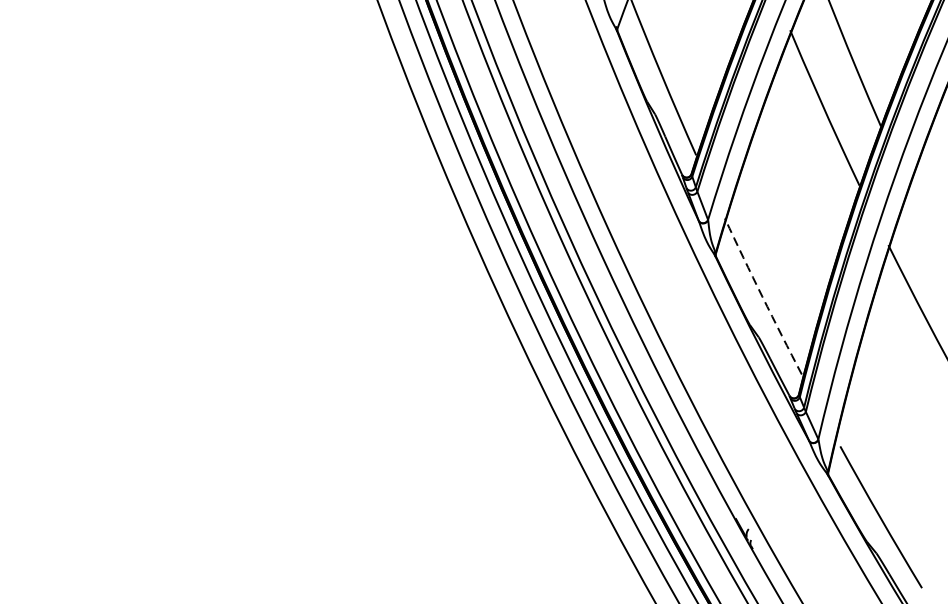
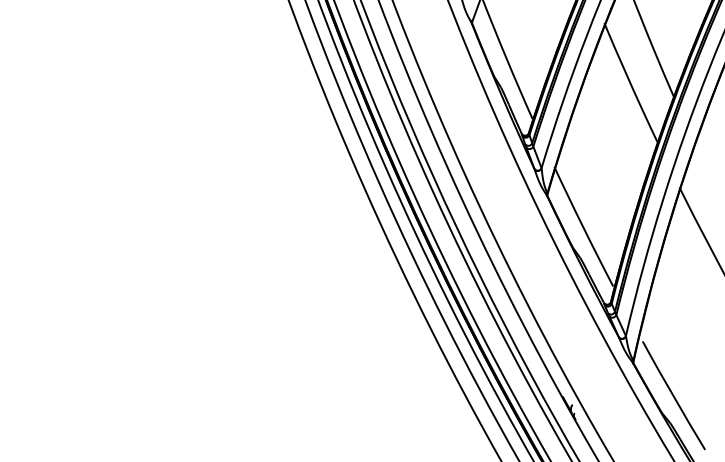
arc: (762, 297) -> (583, 227), dashed -> solid

